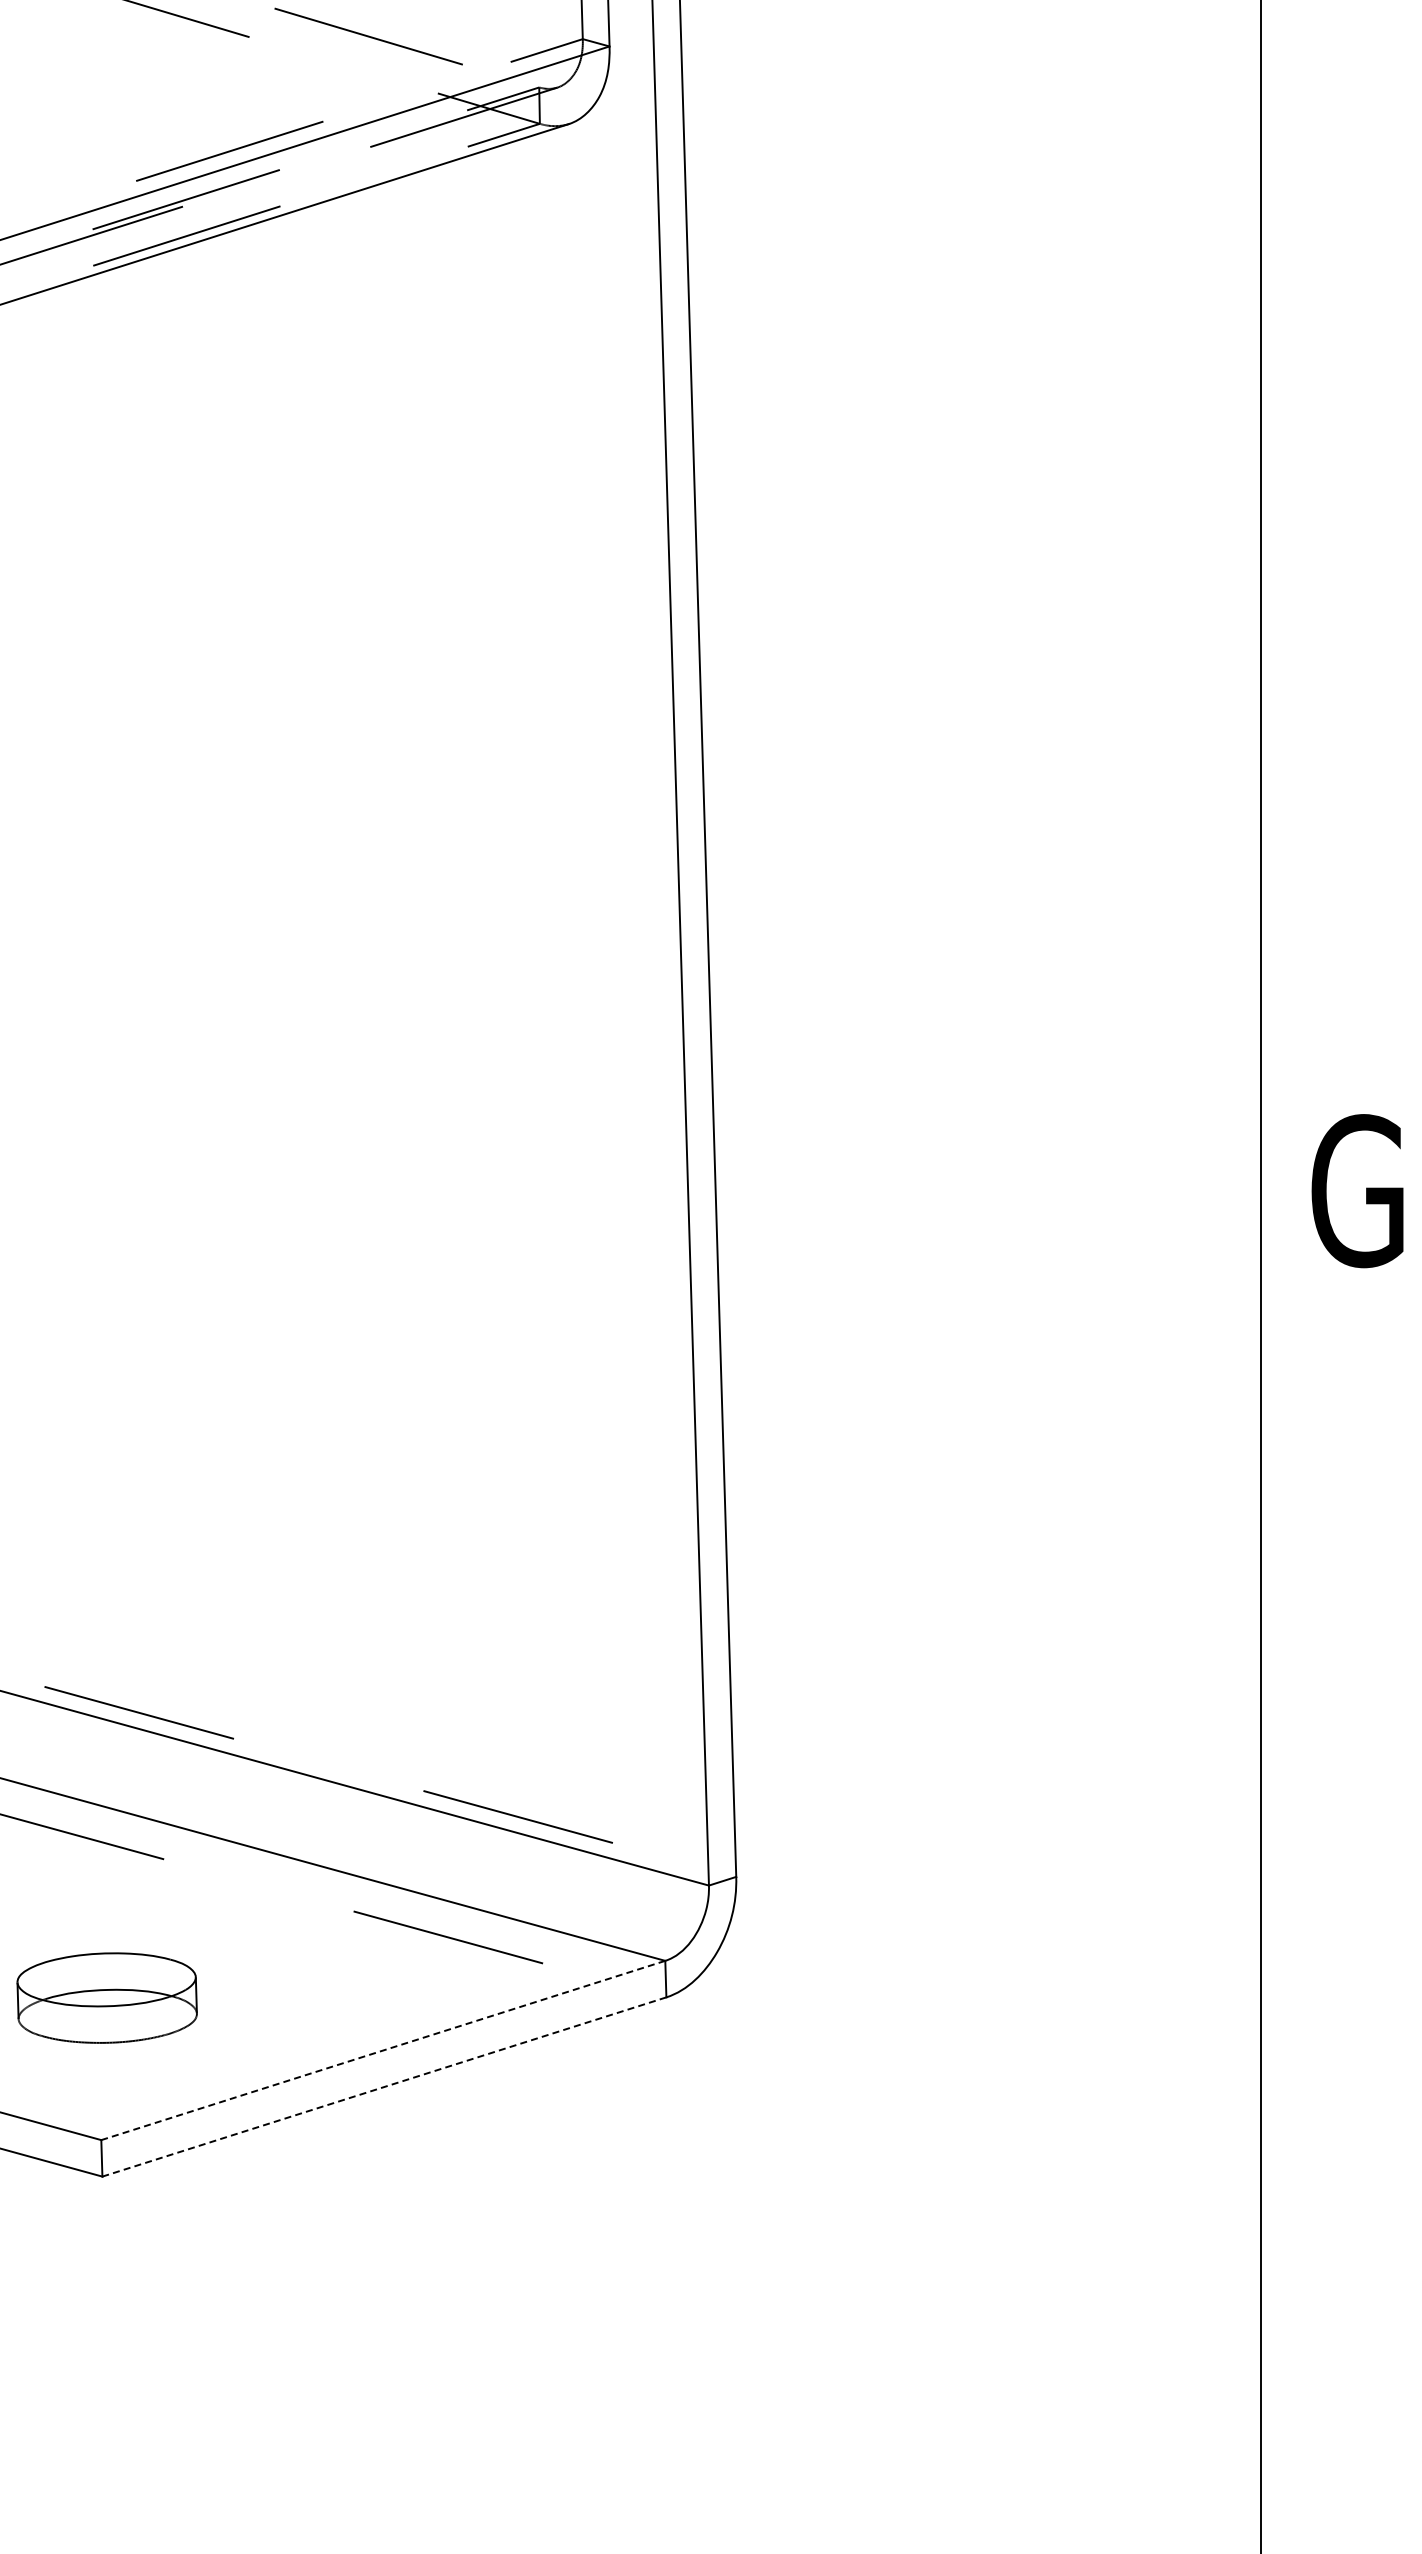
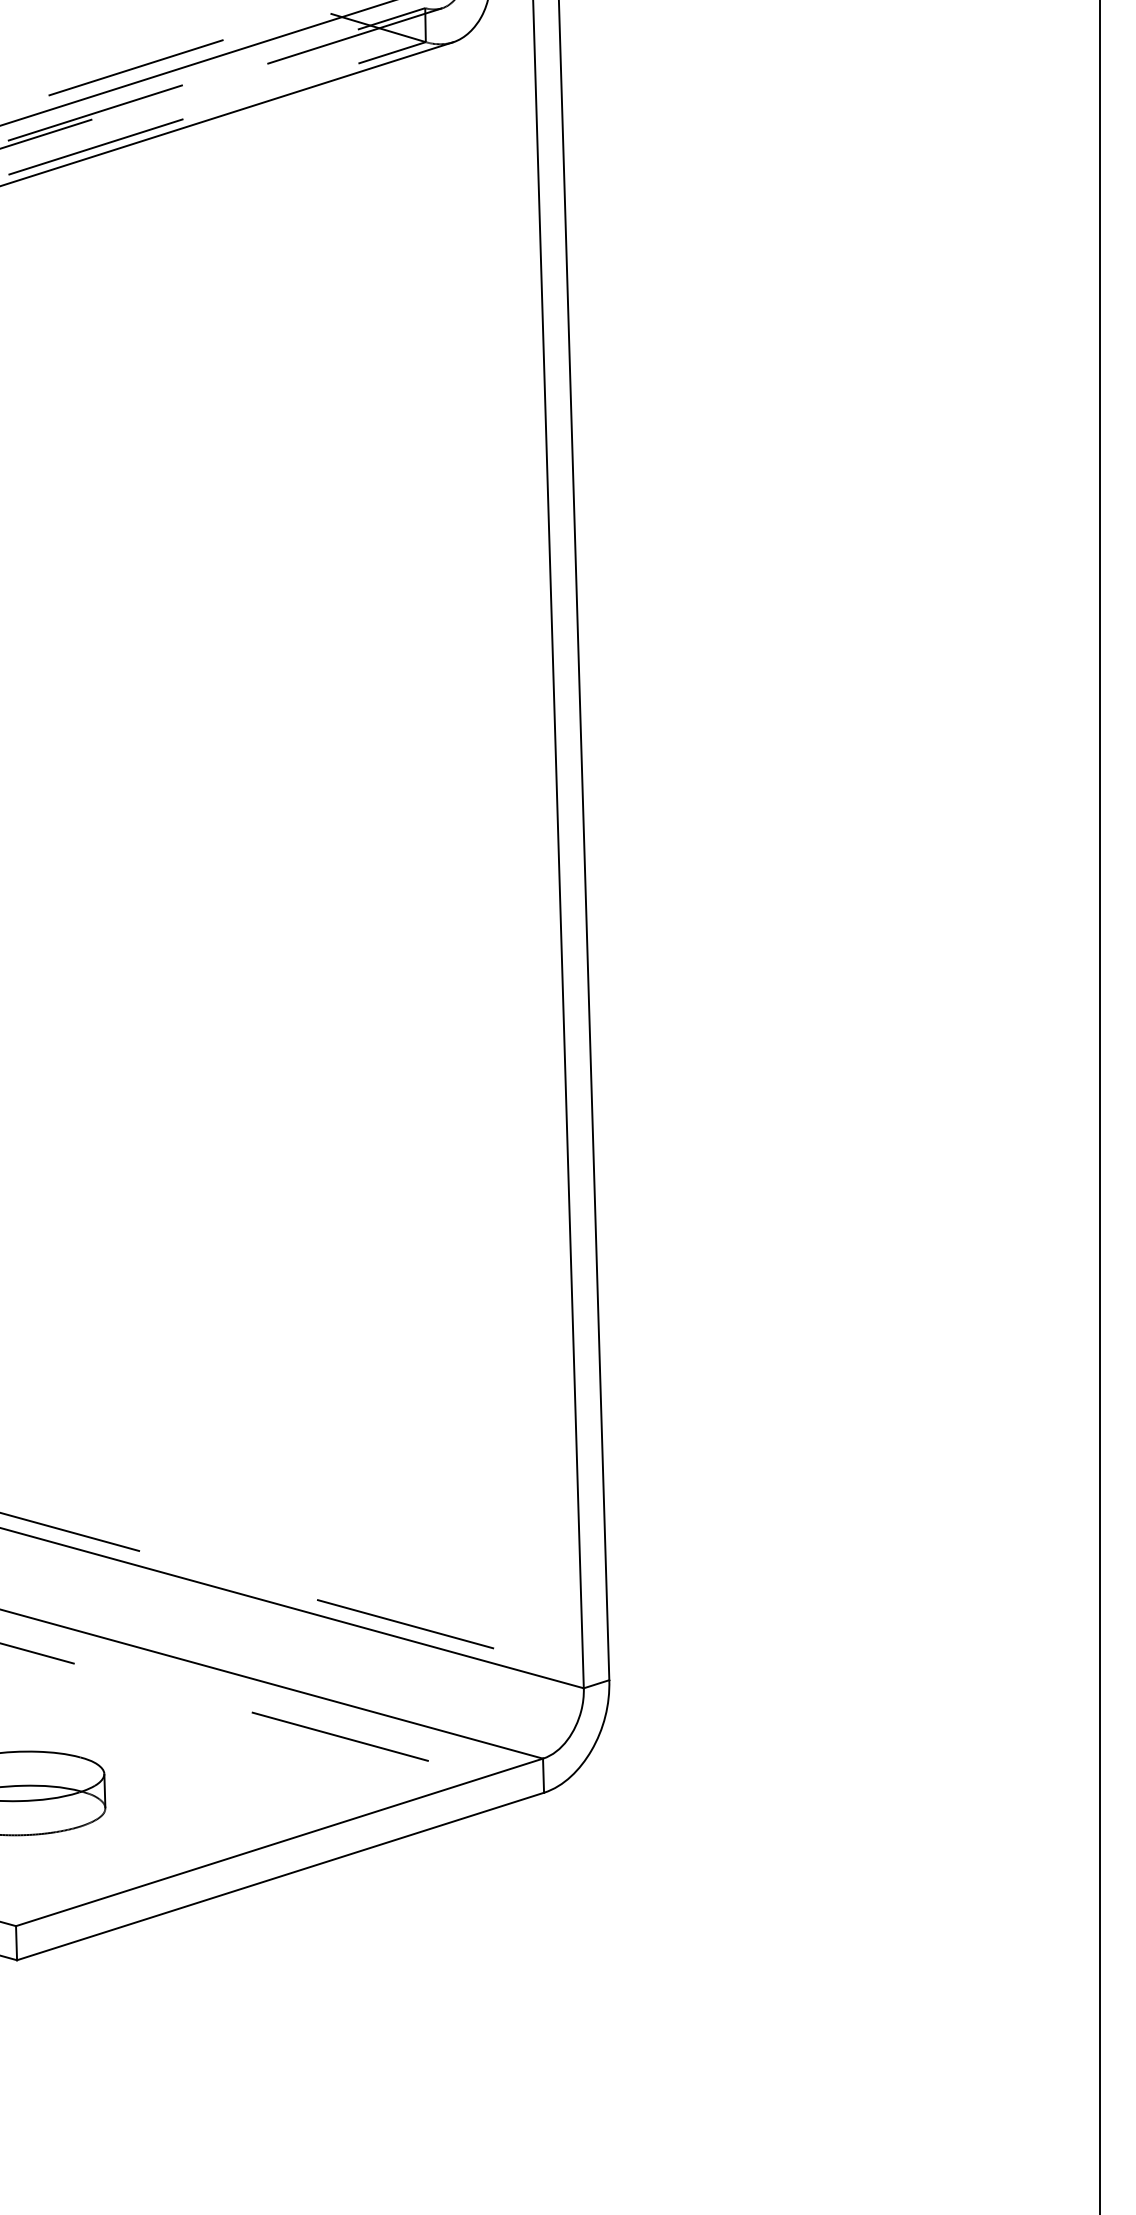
line: (383, 2050) -> (279, 1842), dashed -> solid
line: (384, 2086) -> (280, 1876), dashed -> solid

